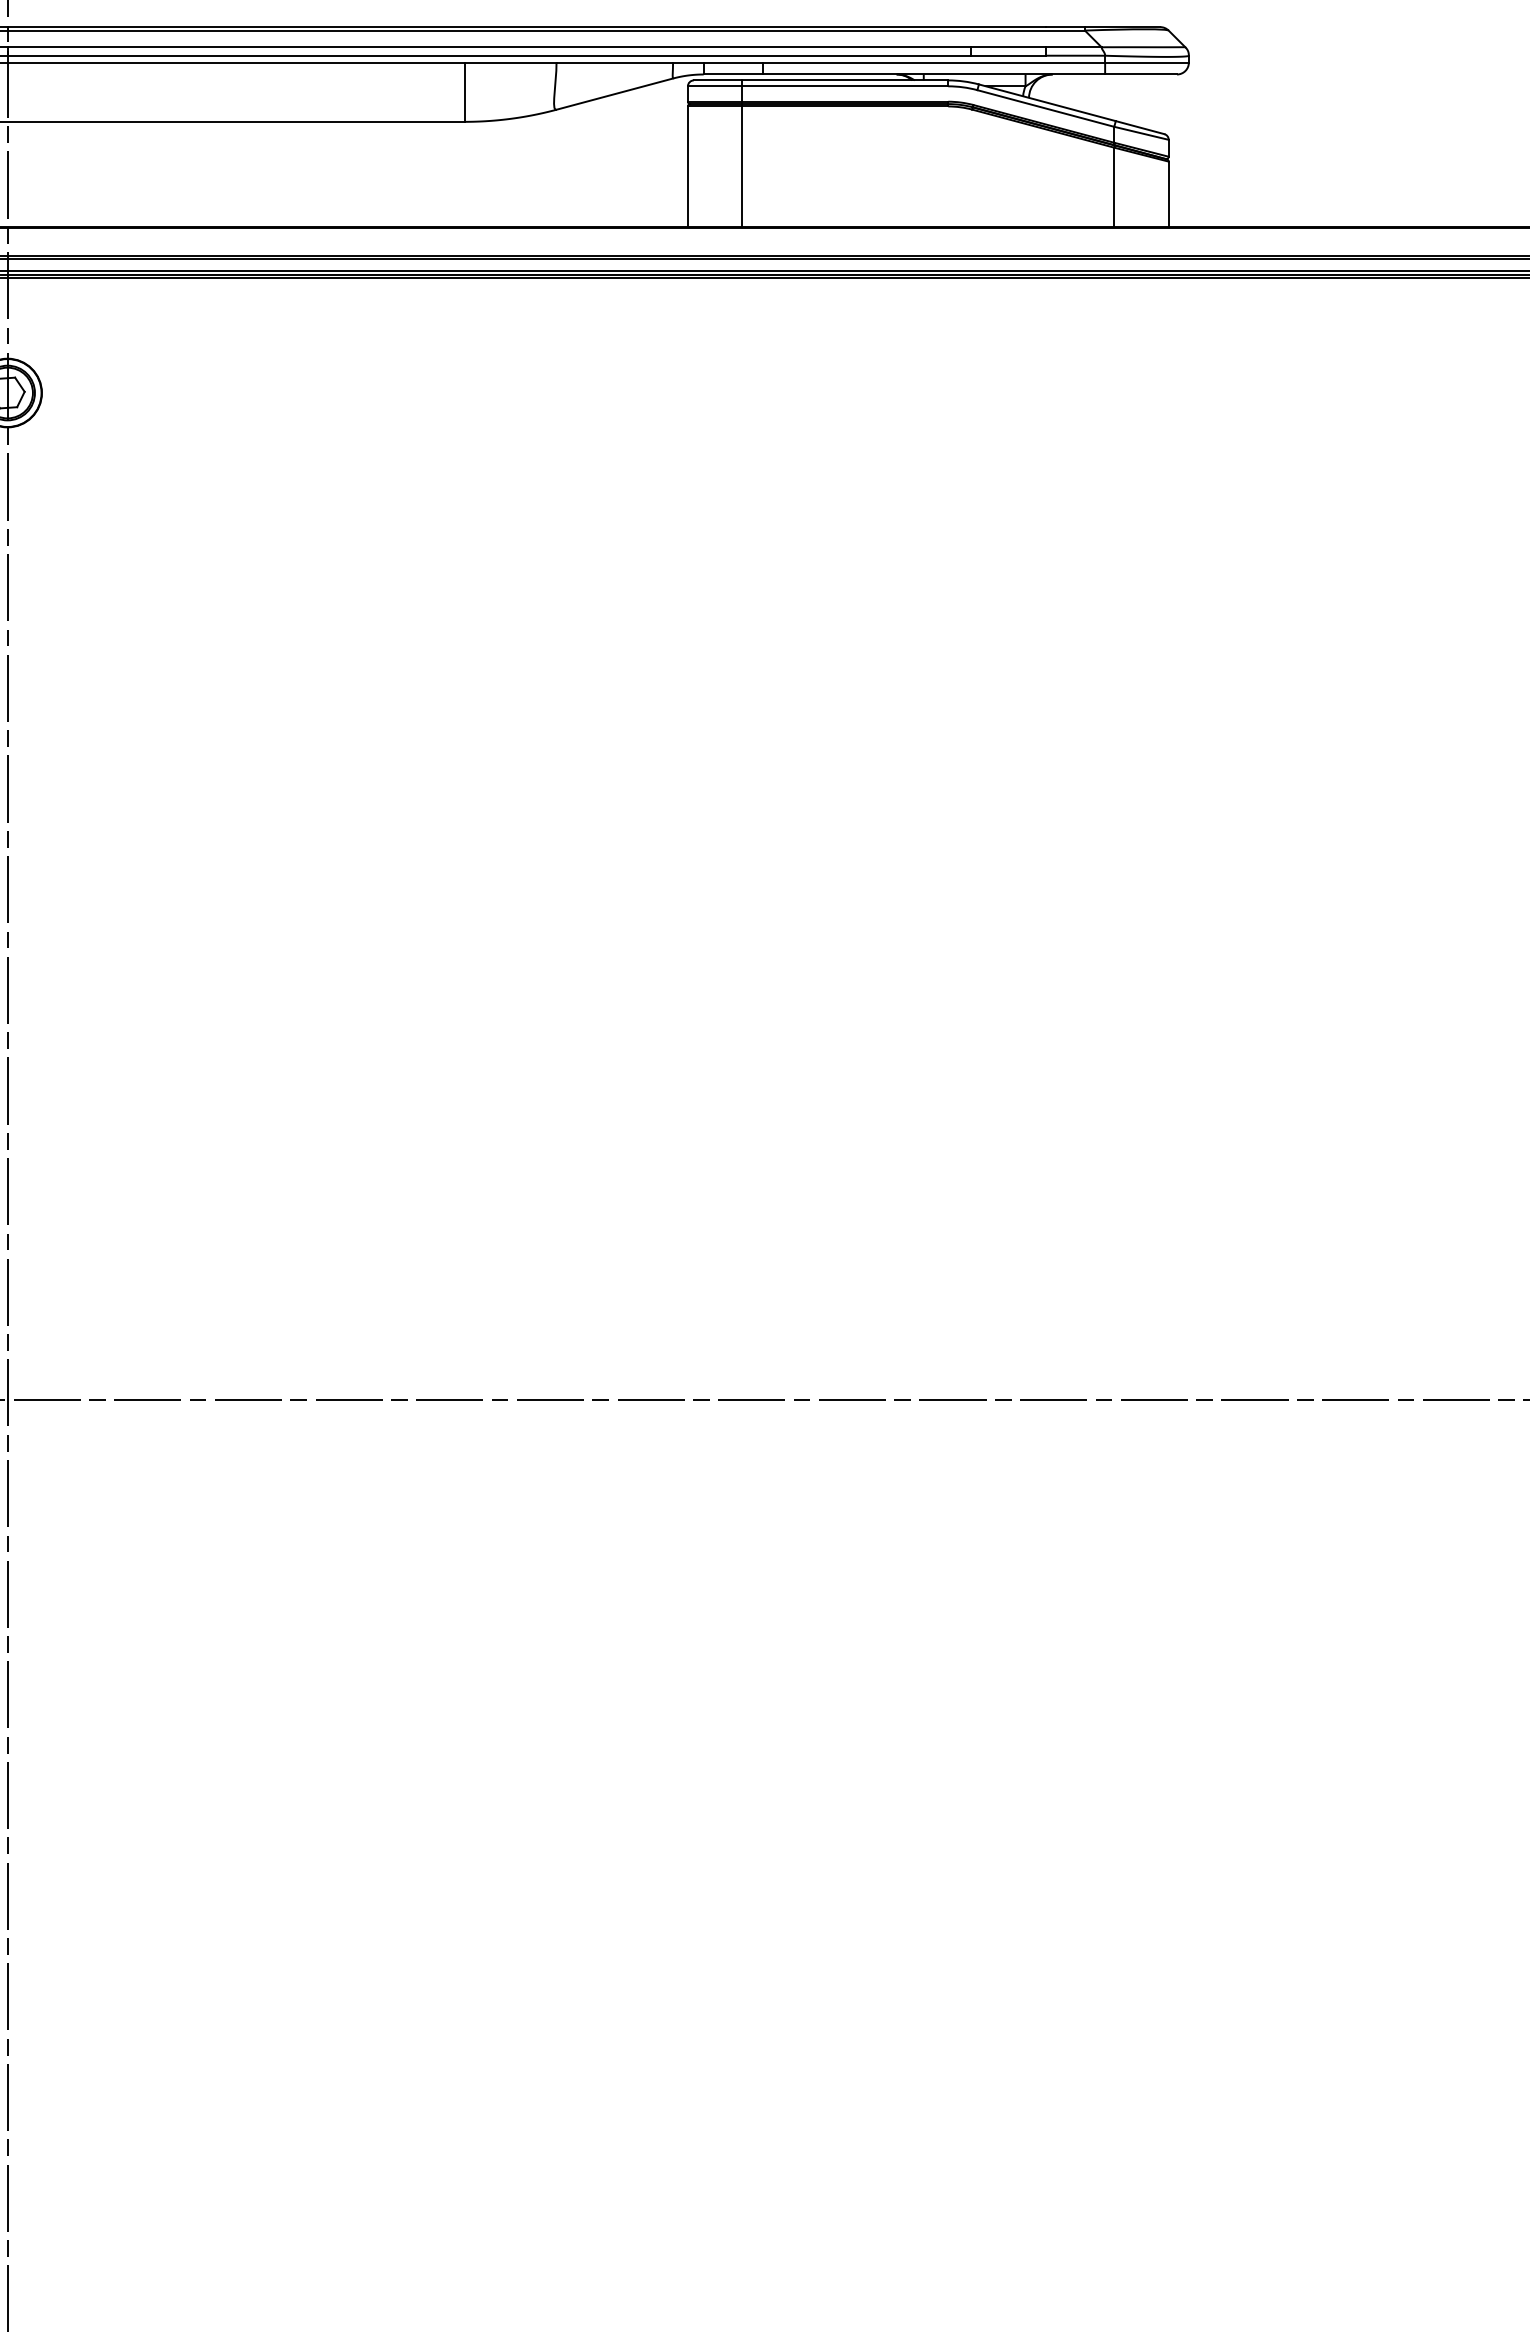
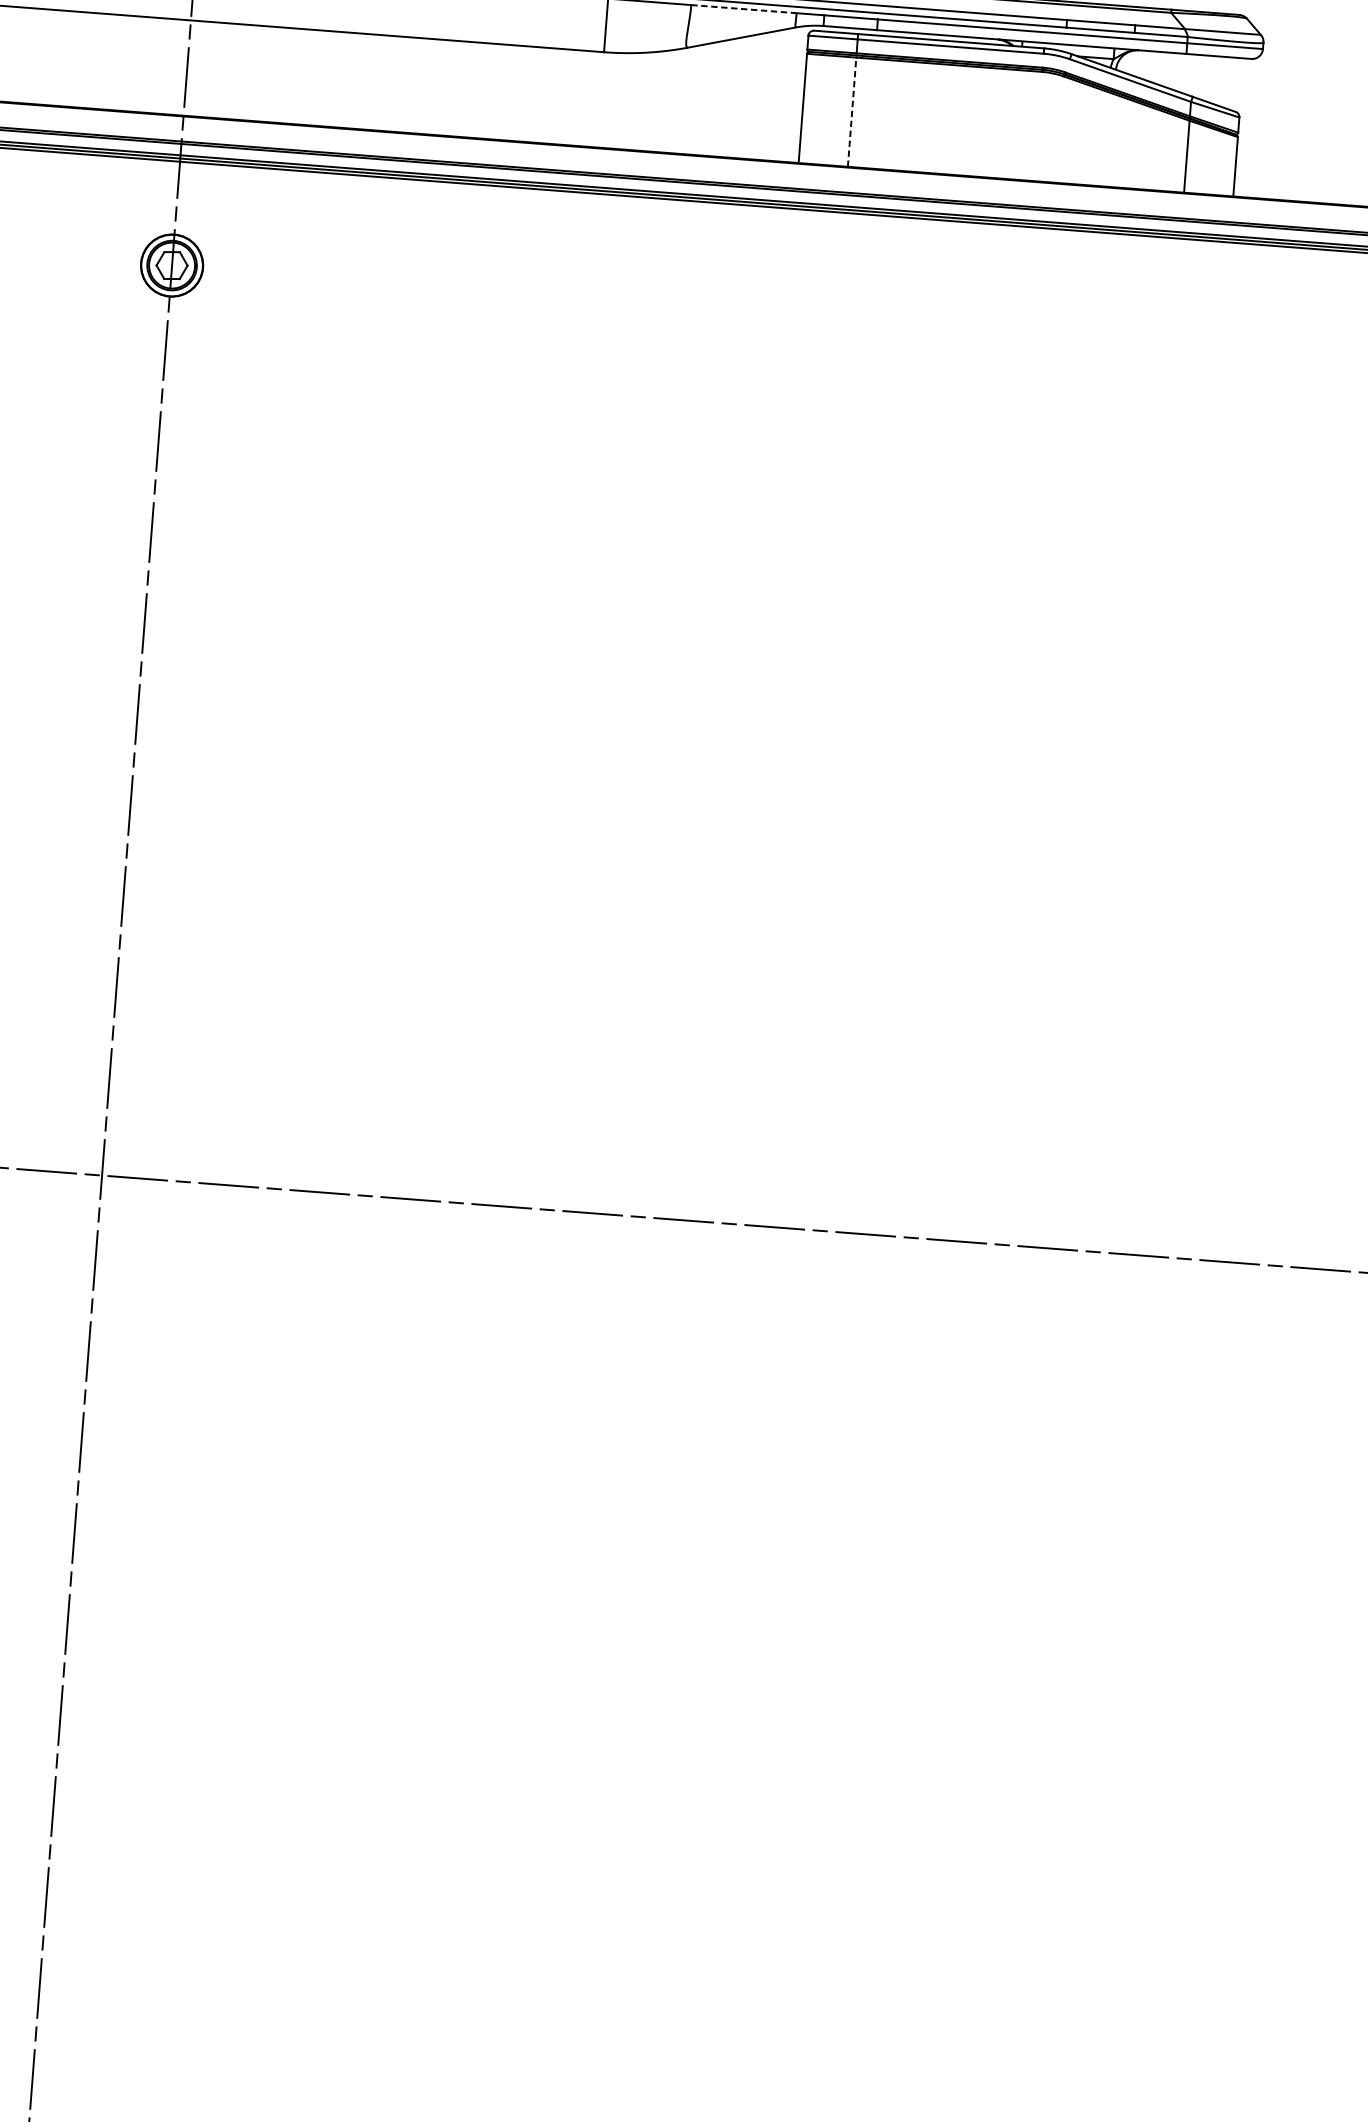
line: (615, 62) -> (744, 9), solid -> dashed
line: (742, 166) -> (852, 111), solid -> dashed

